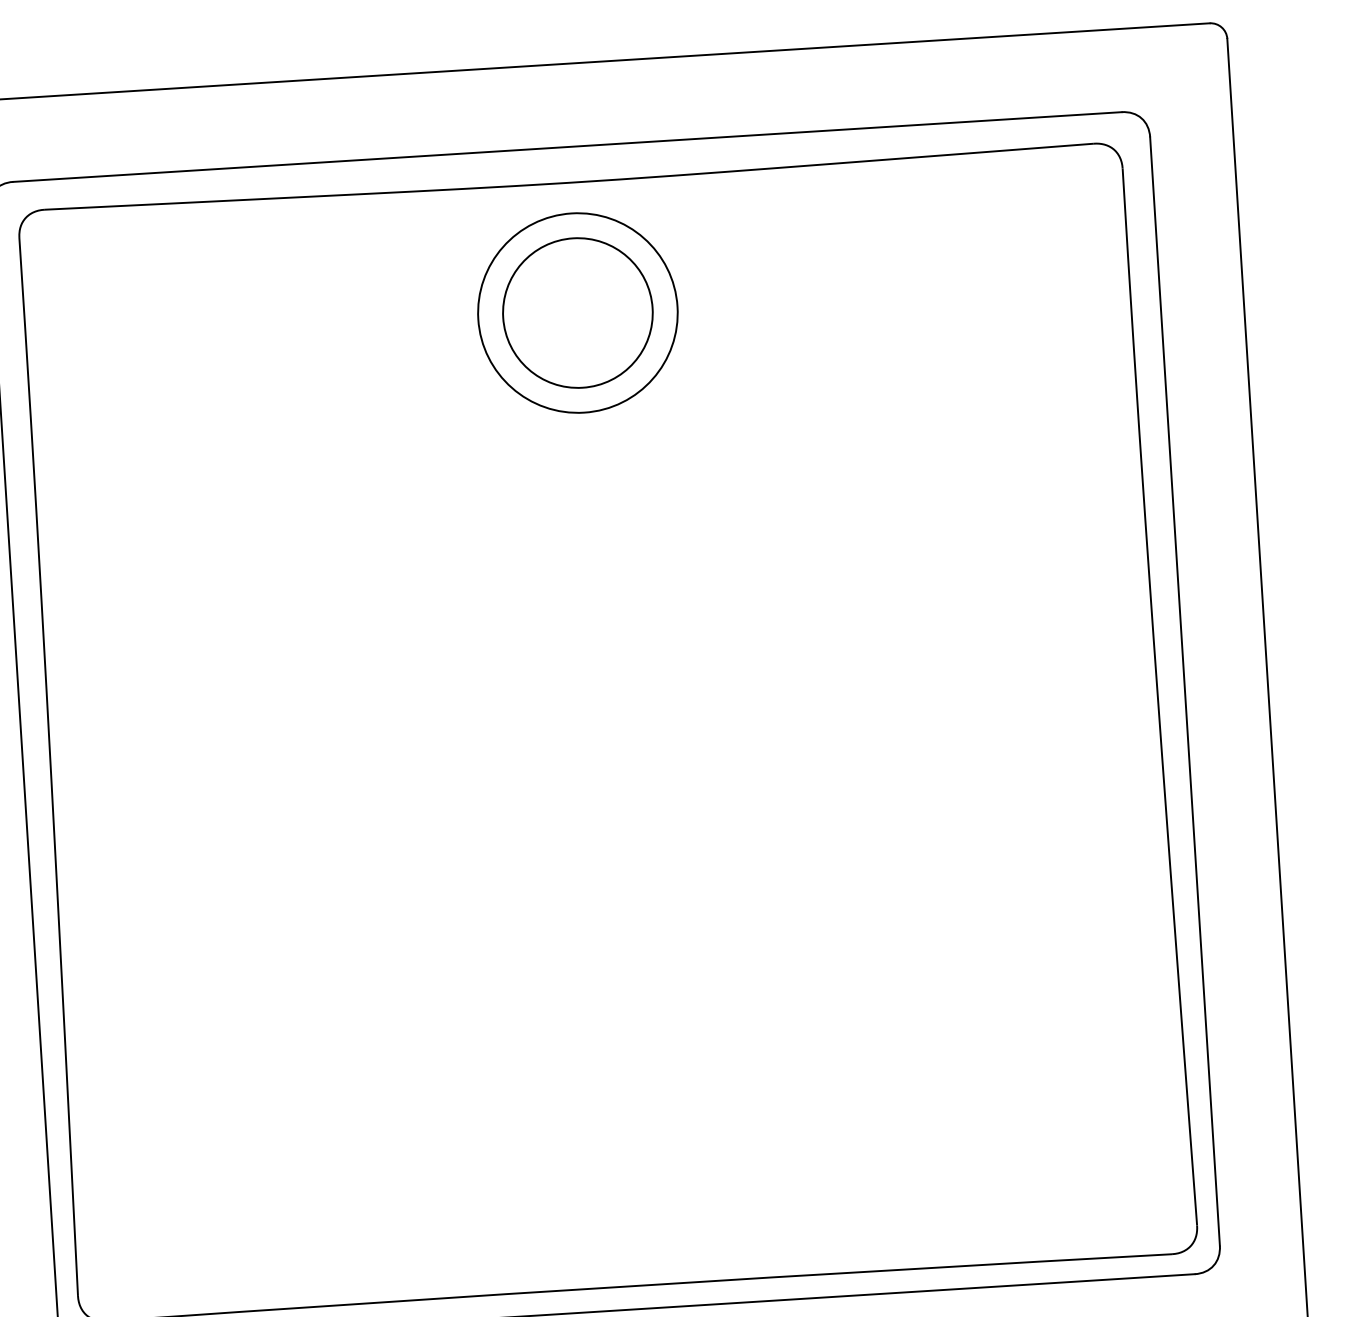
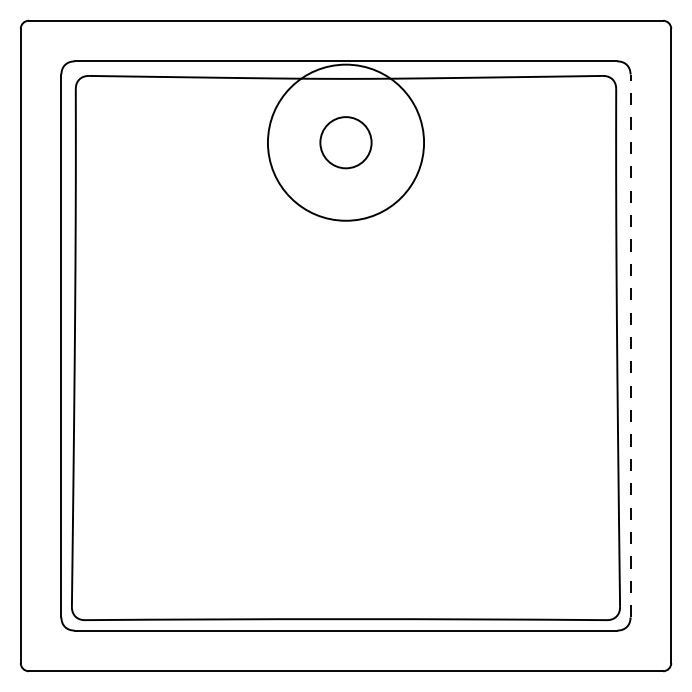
circle: (576, 312) -> (345, 142), size x0.7
circle: (576, 312) -> (345, 142), size x1.6
line: (1184, 690) -> (630, 345), solid -> dashed

